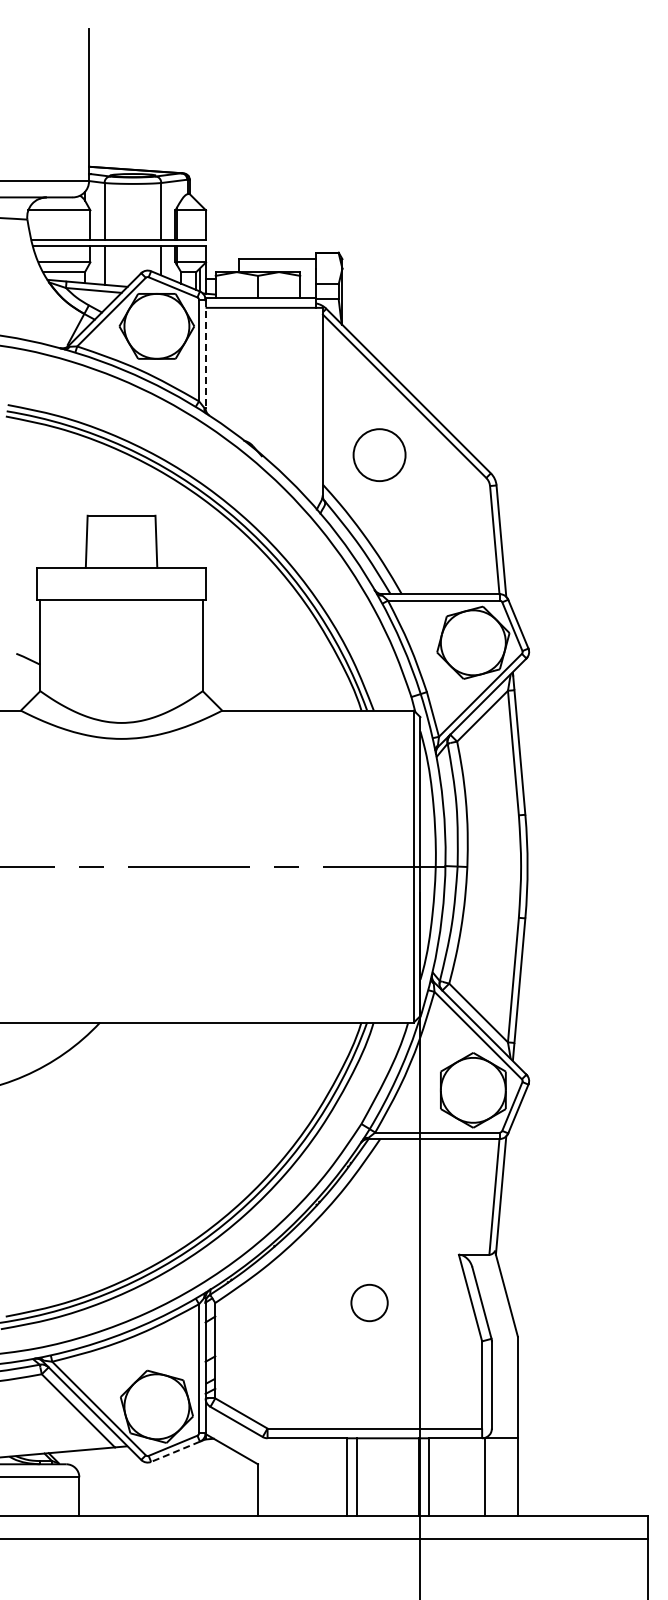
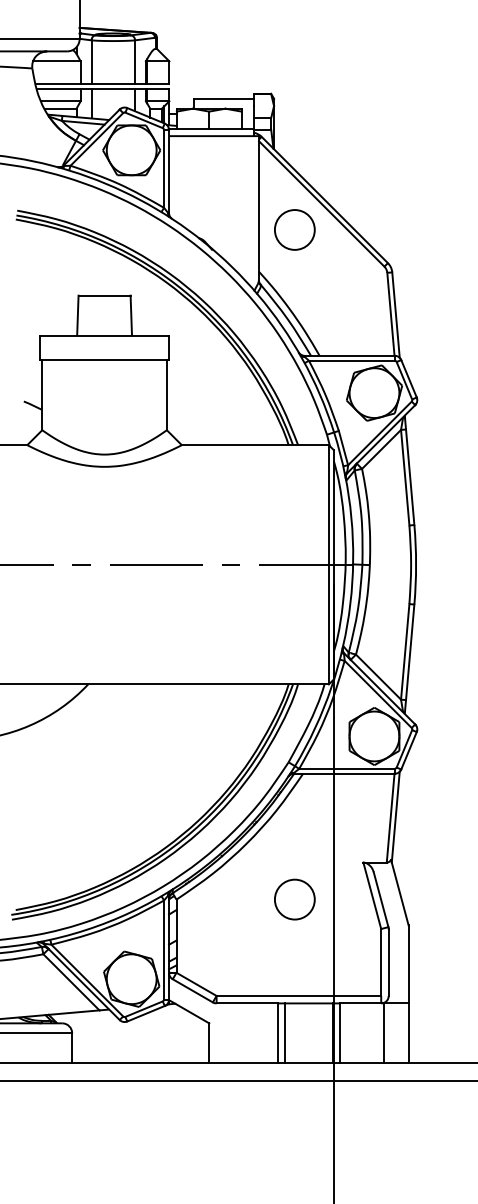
line: (205, 354) -> (168, 171), dashed -> solid
circle: (379, 454) -> (294, 229), moved
circle: (369, 1302) -> (294, 899), size x1.43
line: (175, 1452) -> (145, 1014), dashed -> solid

